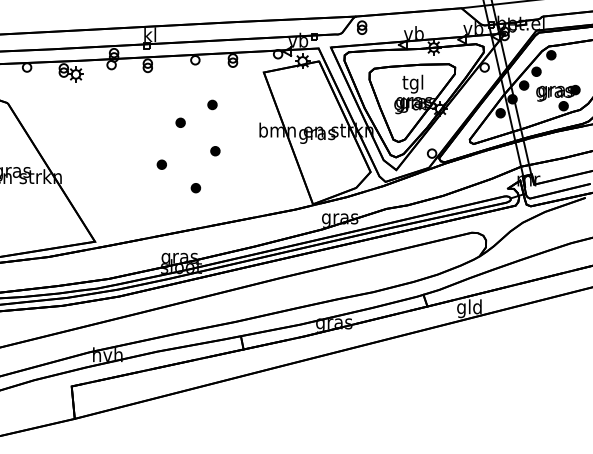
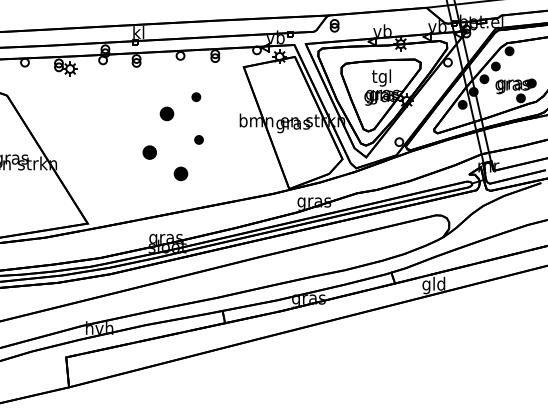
part: (180, 122) -> (166, 113), size x1.6
part: (161, 164) -> (149, 152), size x1.6
part: (195, 188) -> (180, 174), size x1.6

